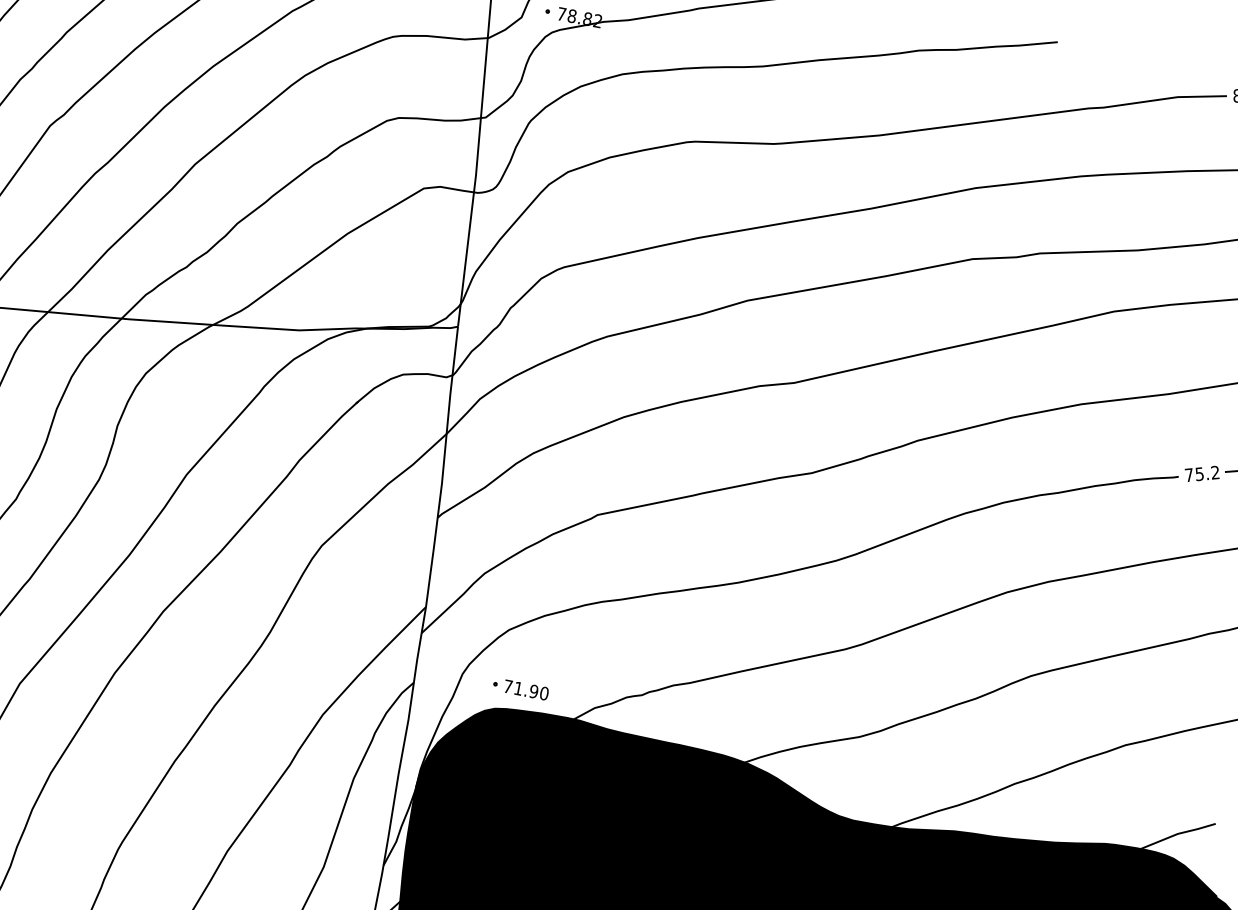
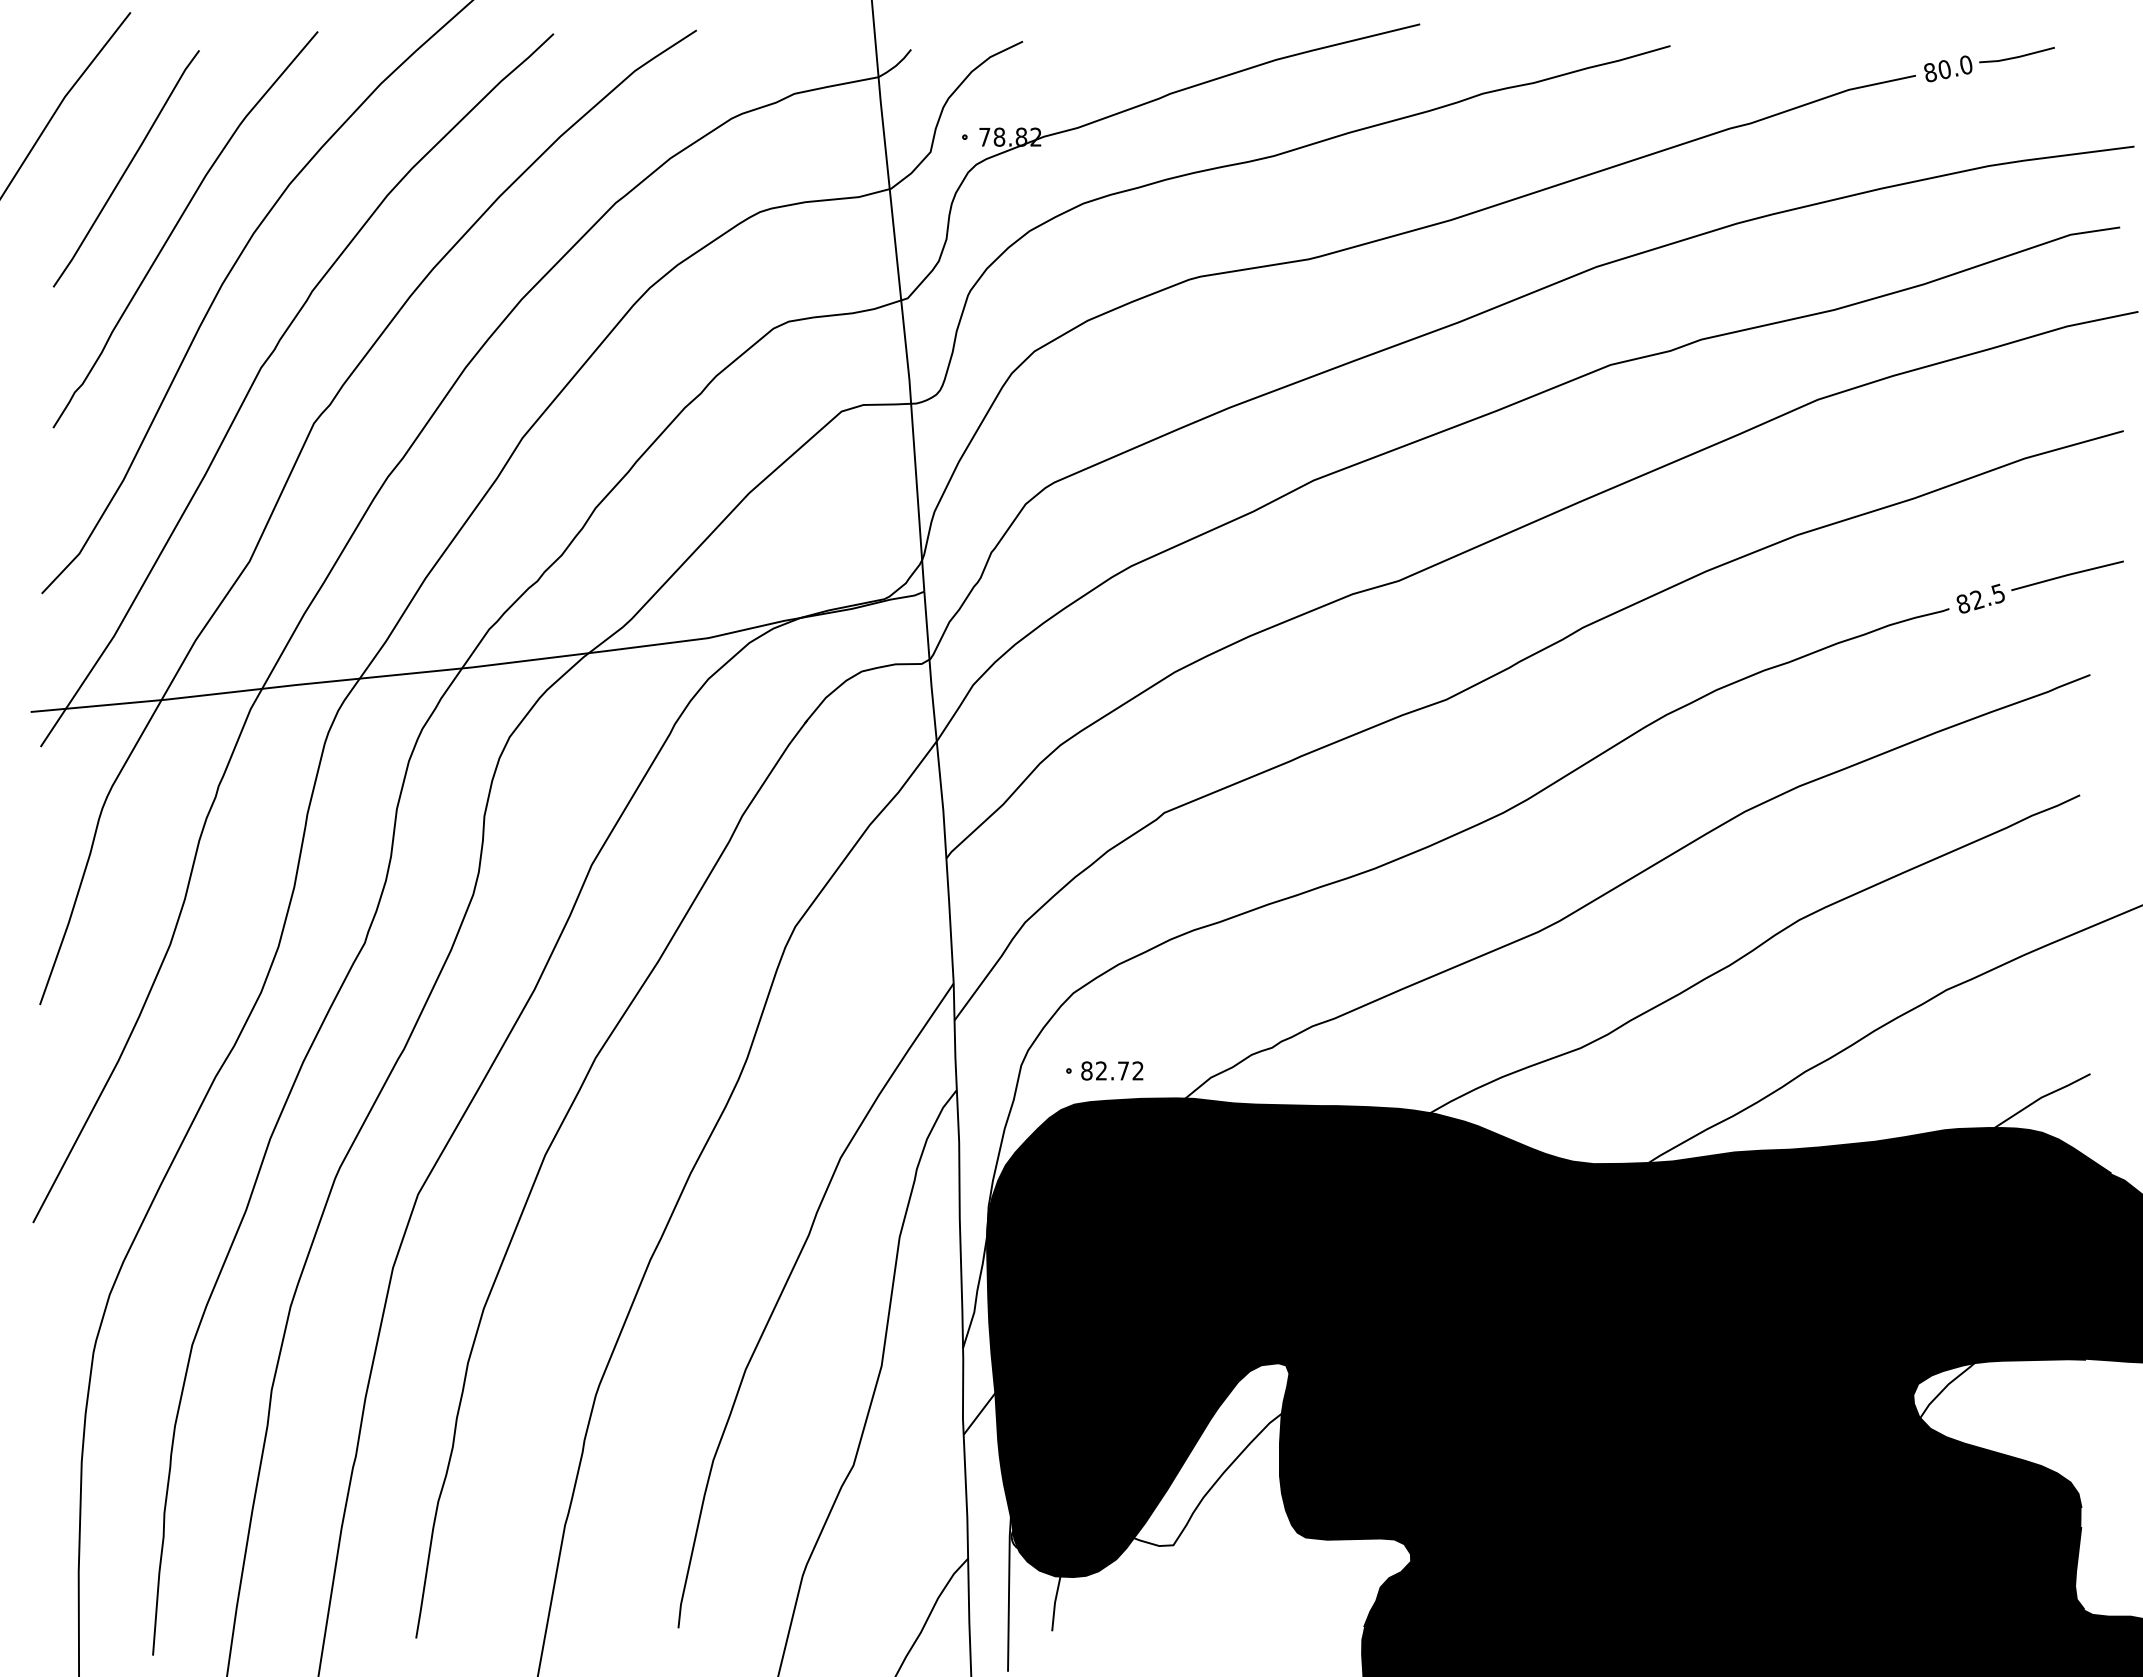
text: (1202, 473) -> (1980, 598), 75.2 -> 82.5
text: (526, 689) -> (1112, 1070), 71.90 -> 82.72

